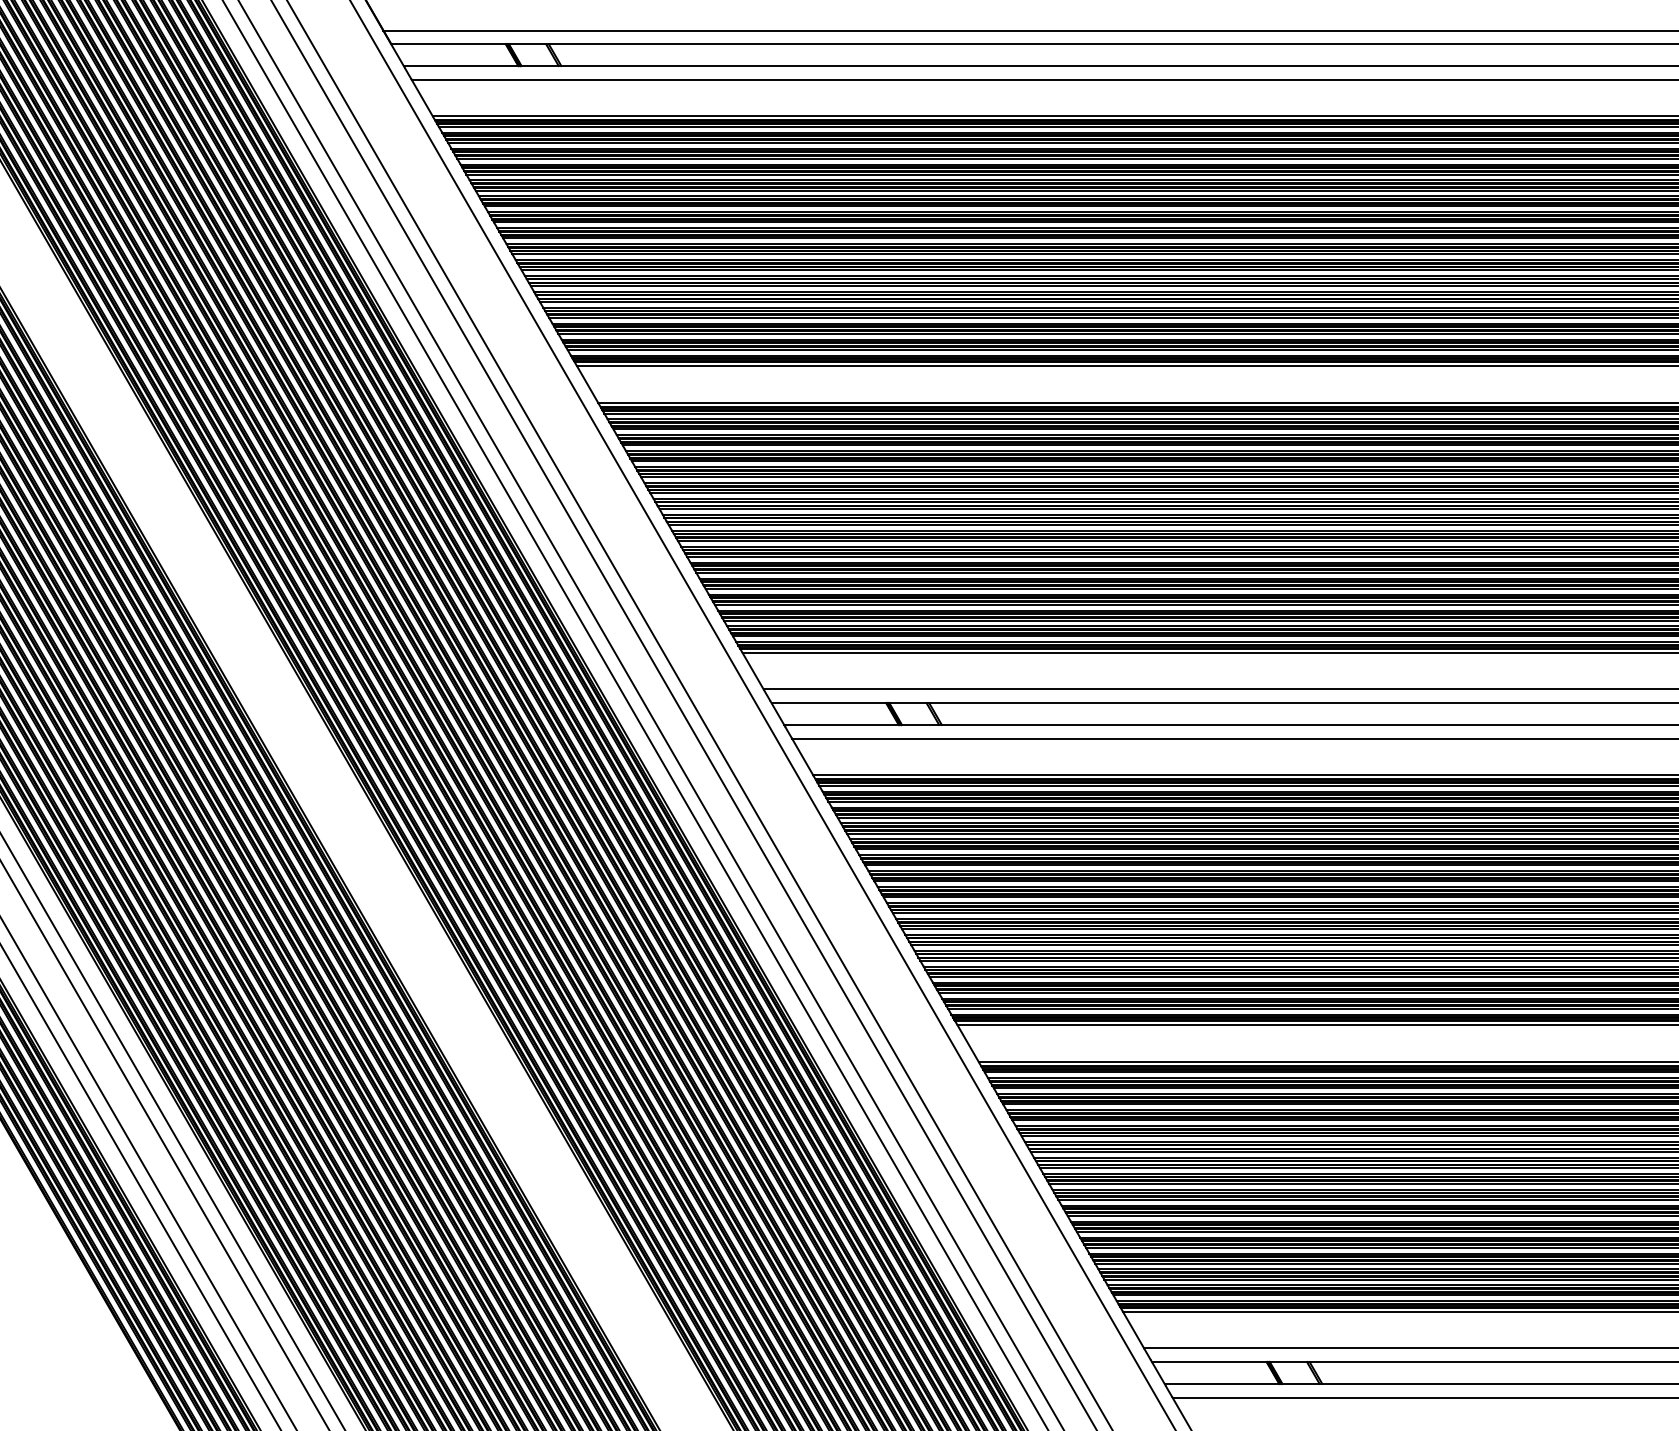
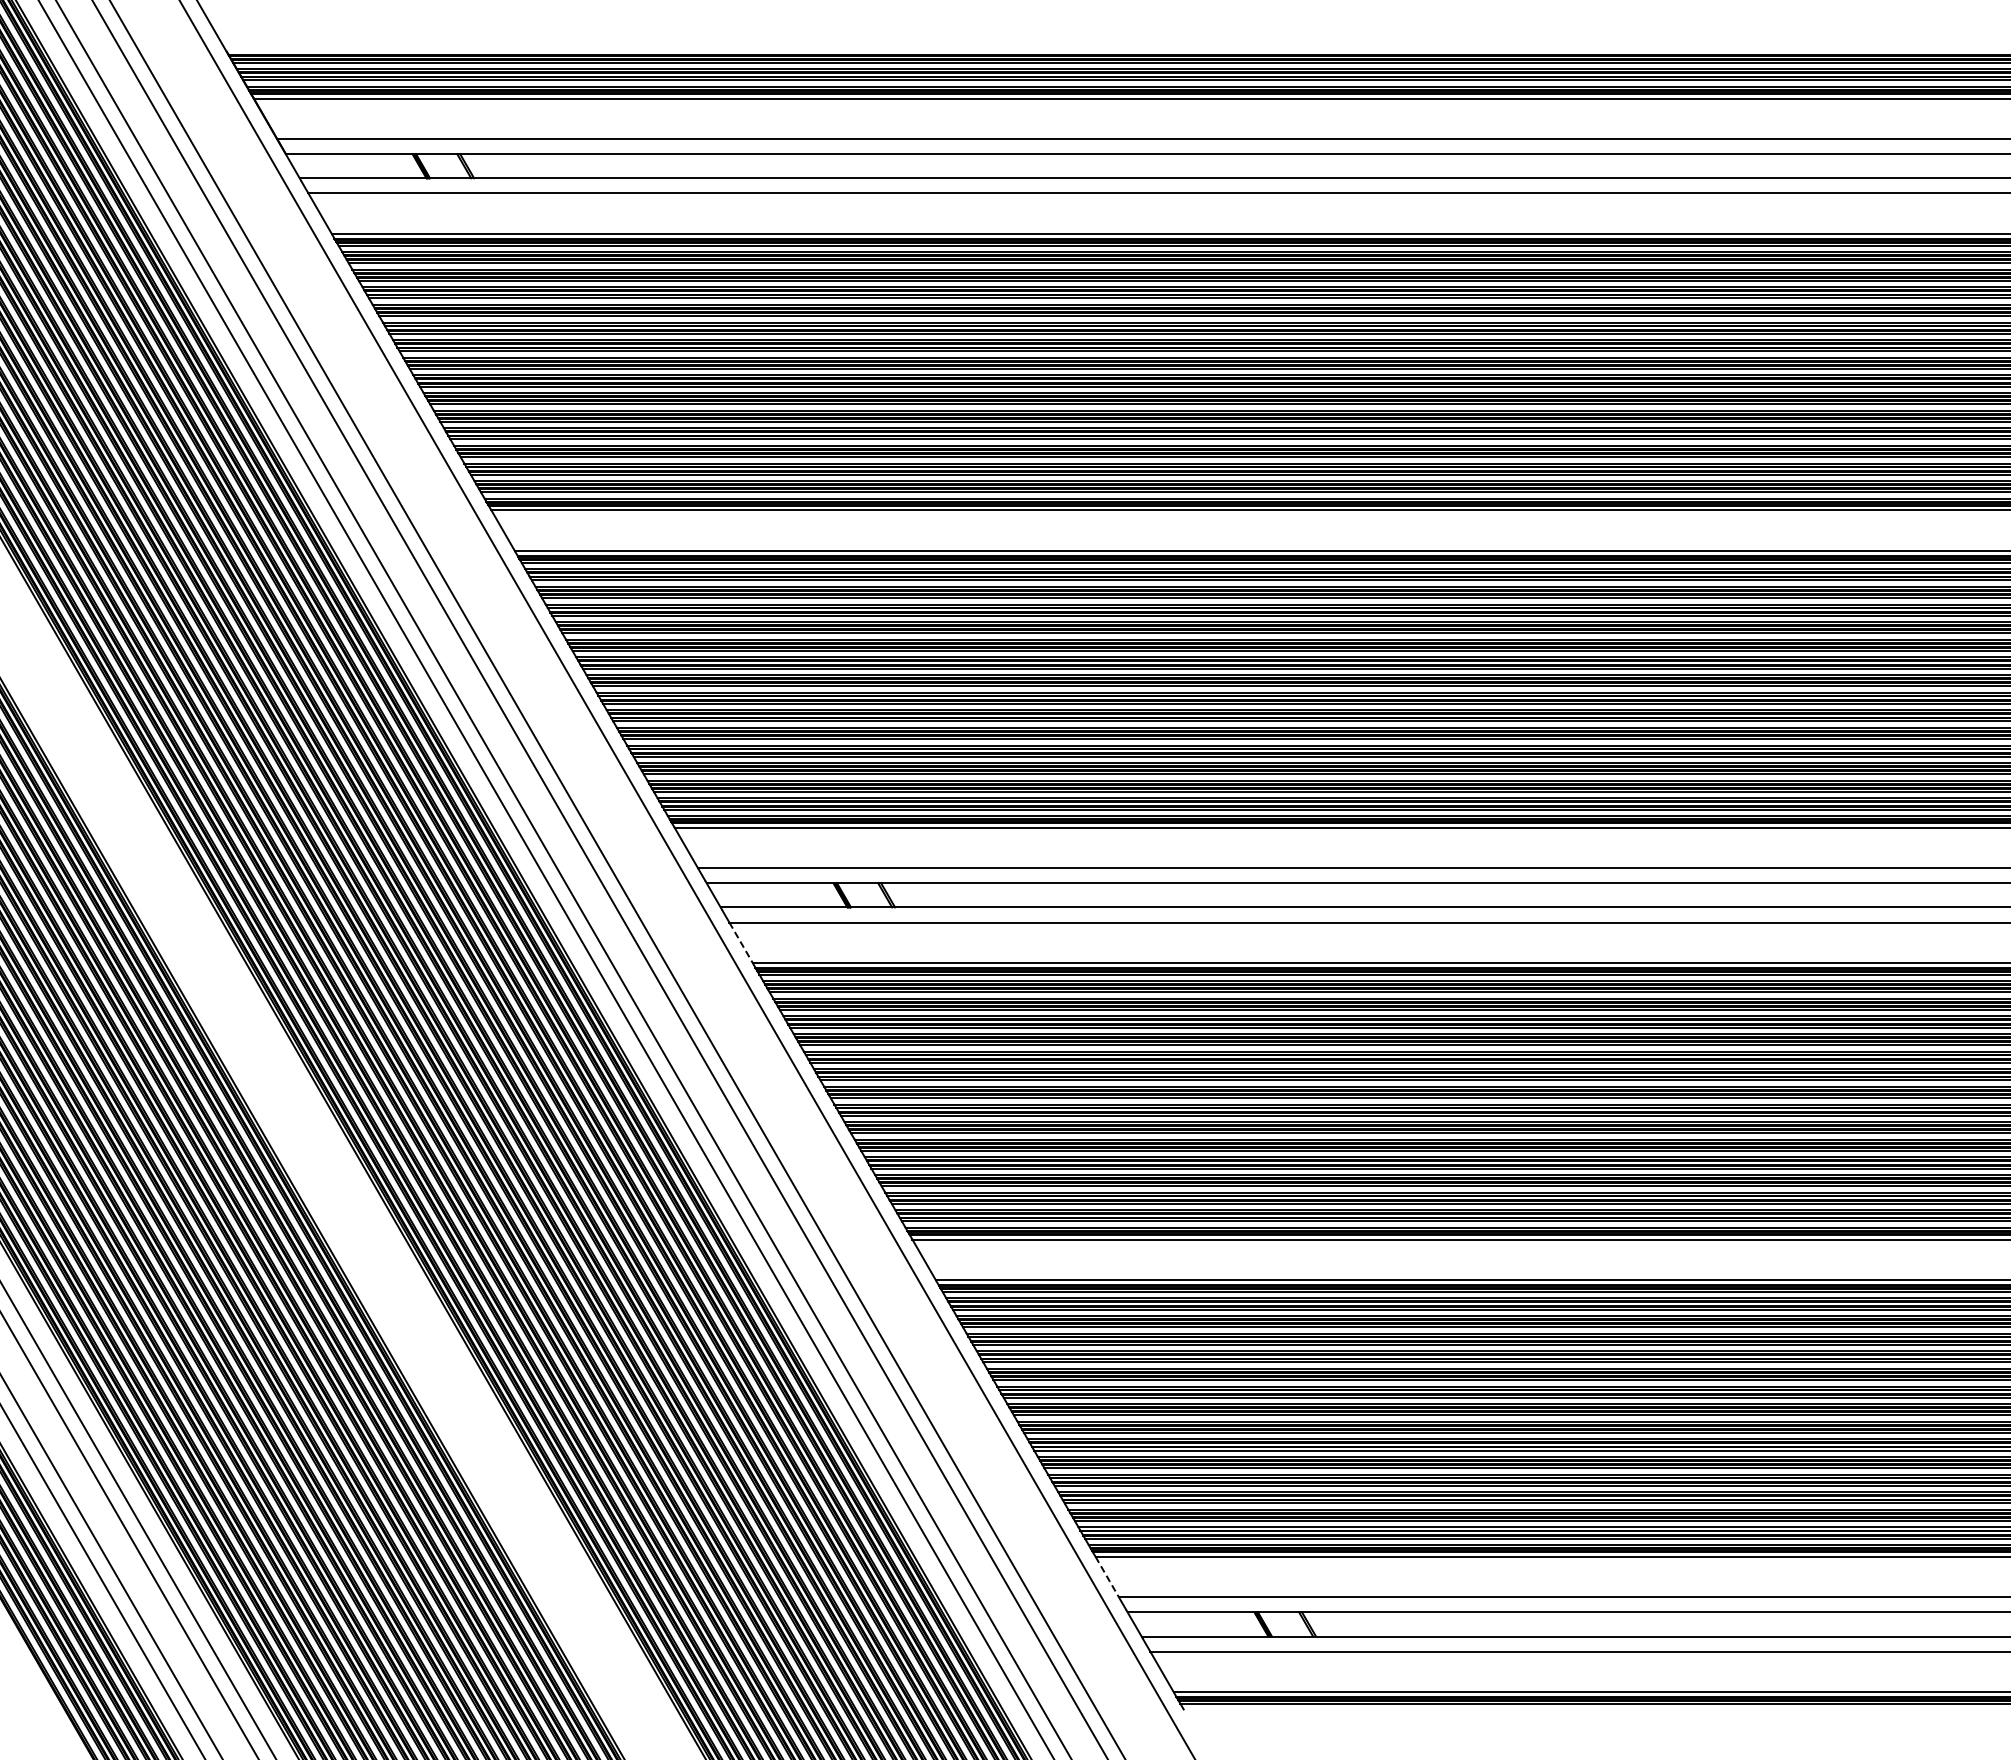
line: (803, 757) -> (741, 943), solid -> dashed
line: (1133, 1330) -> (1107, 1577), solid -> dashed

